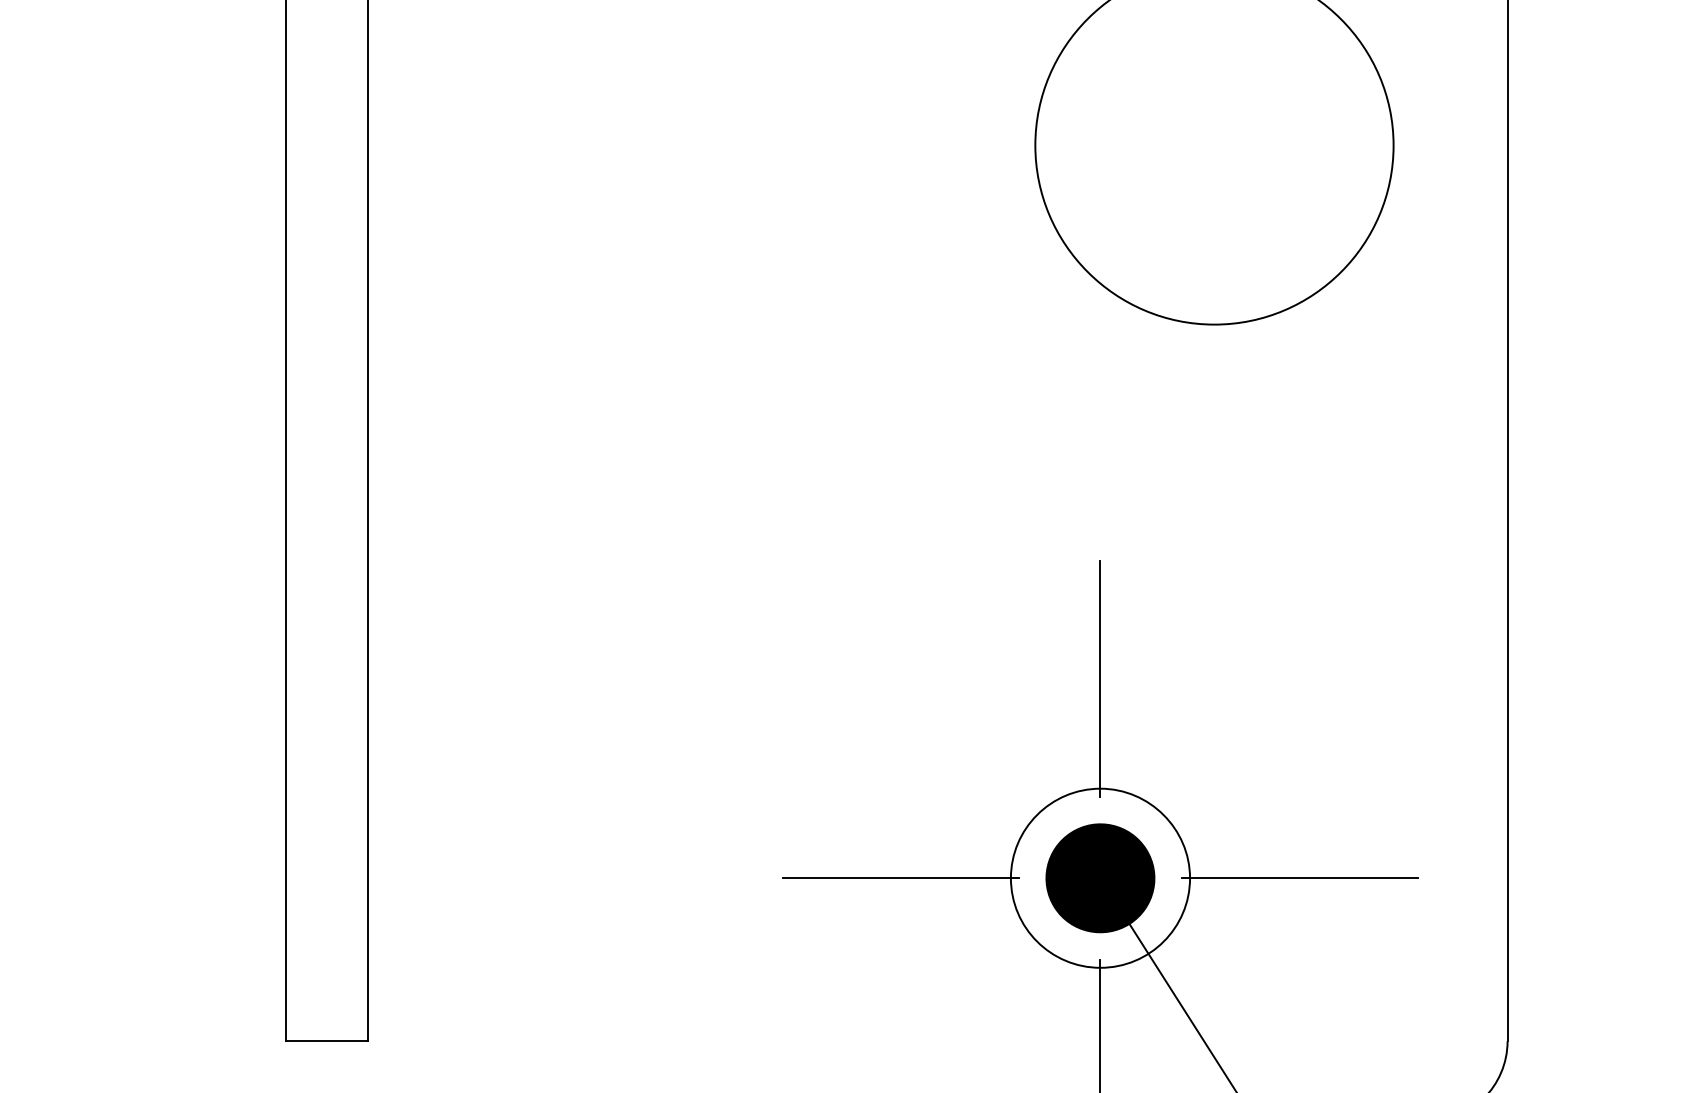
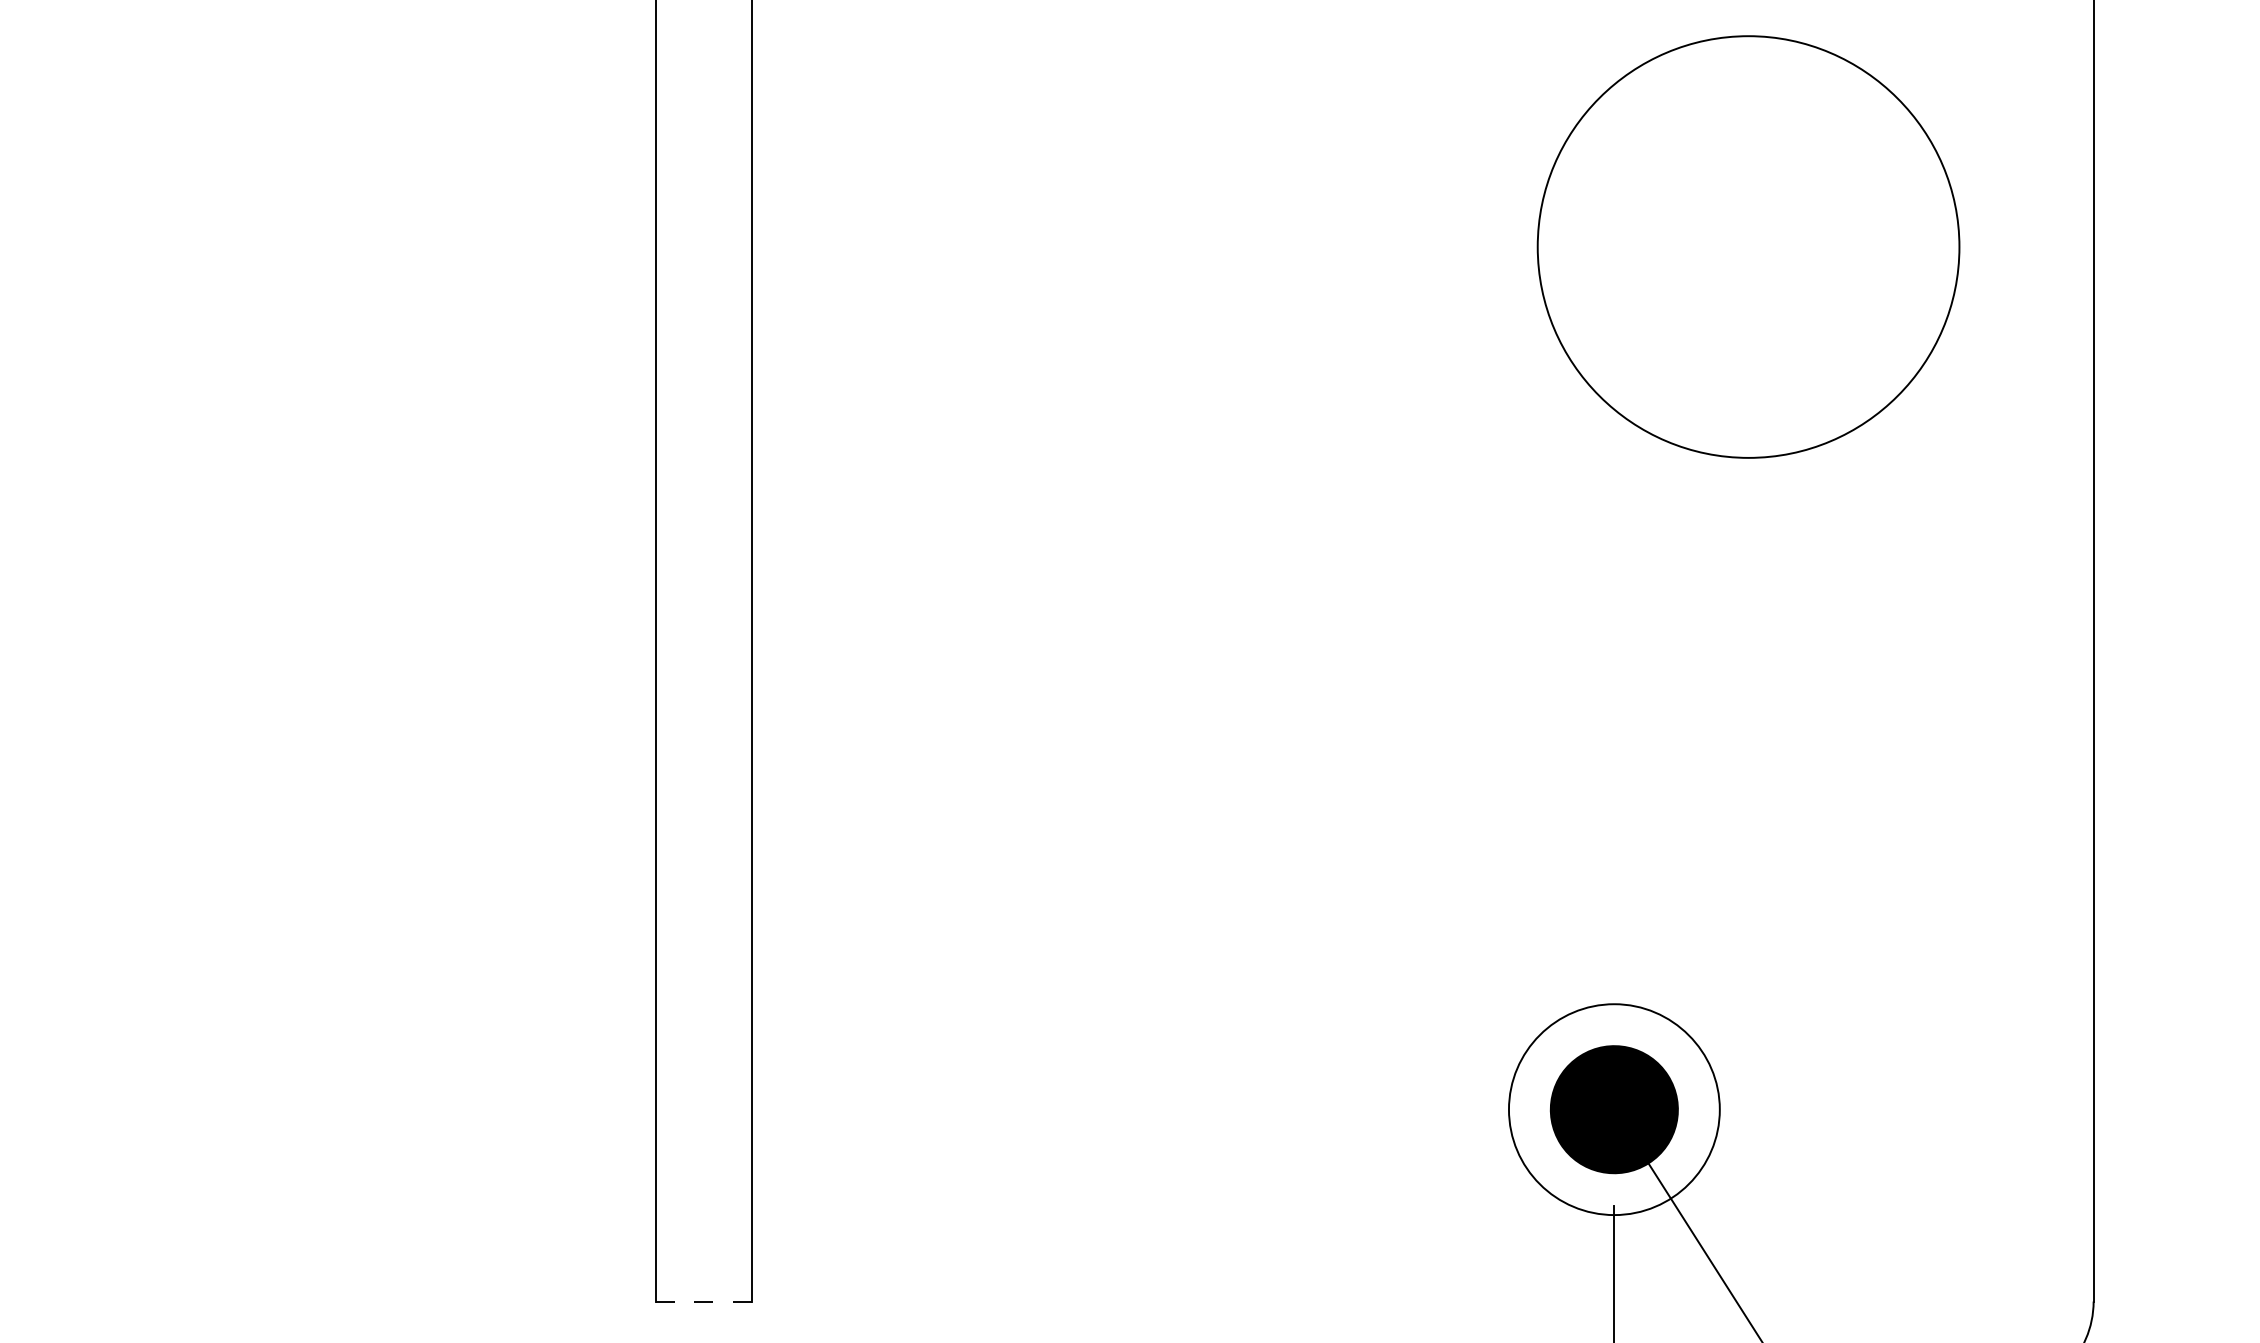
line: (1100, 678) -> (1614, 874), removed
line: (900, 878) -> (1379, 1109), removed
line: (1300, 878) -> (1849, 1109), removed
line: (326, 1041) -> (703, 1301), solid -> dashed

